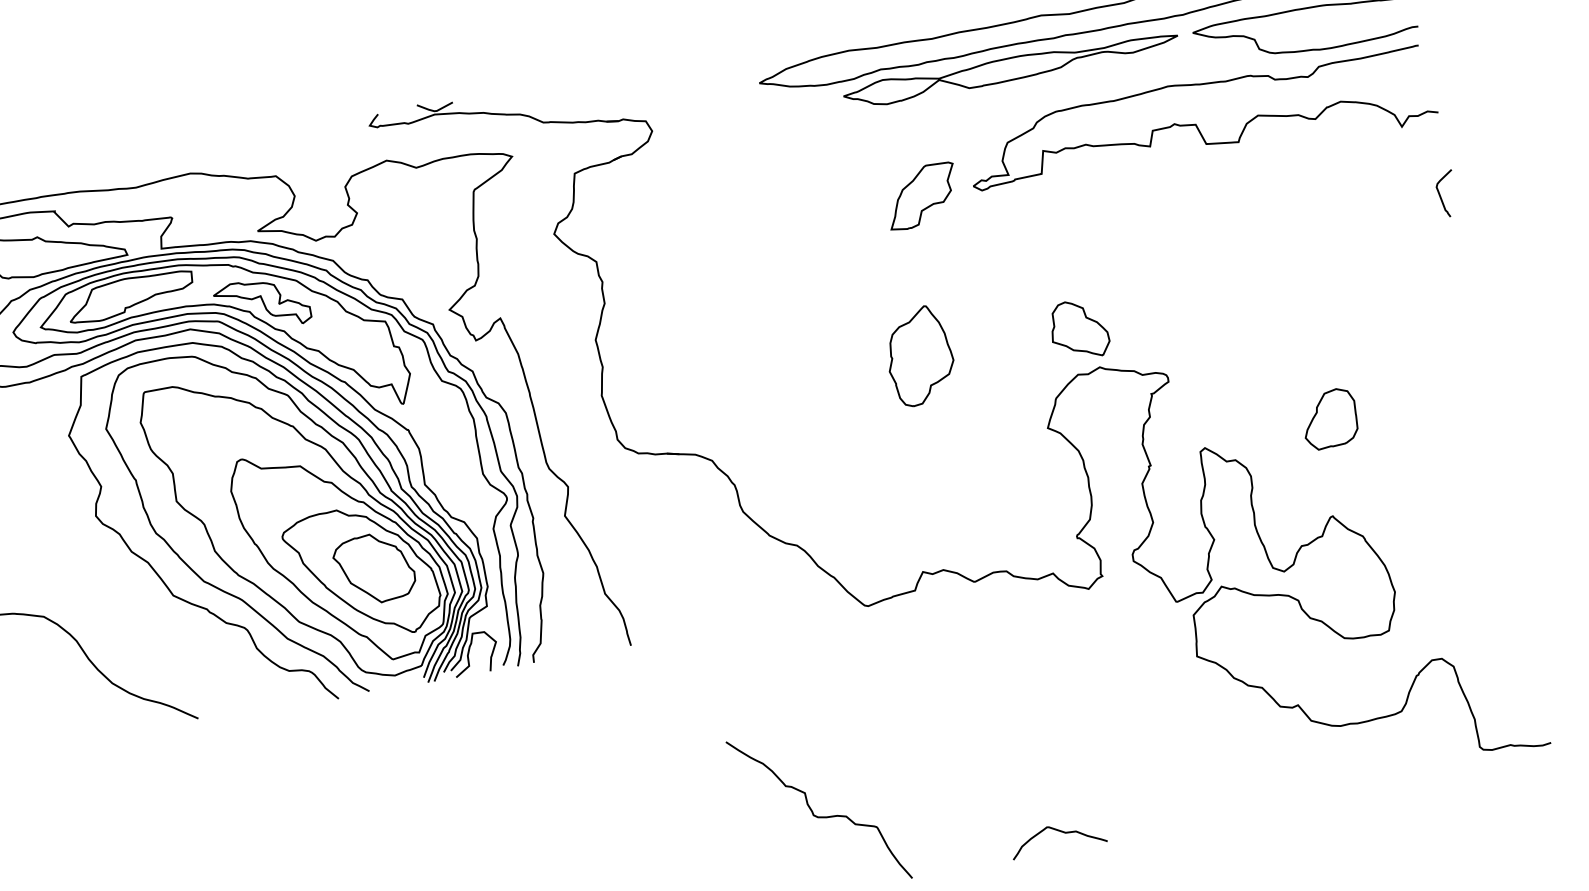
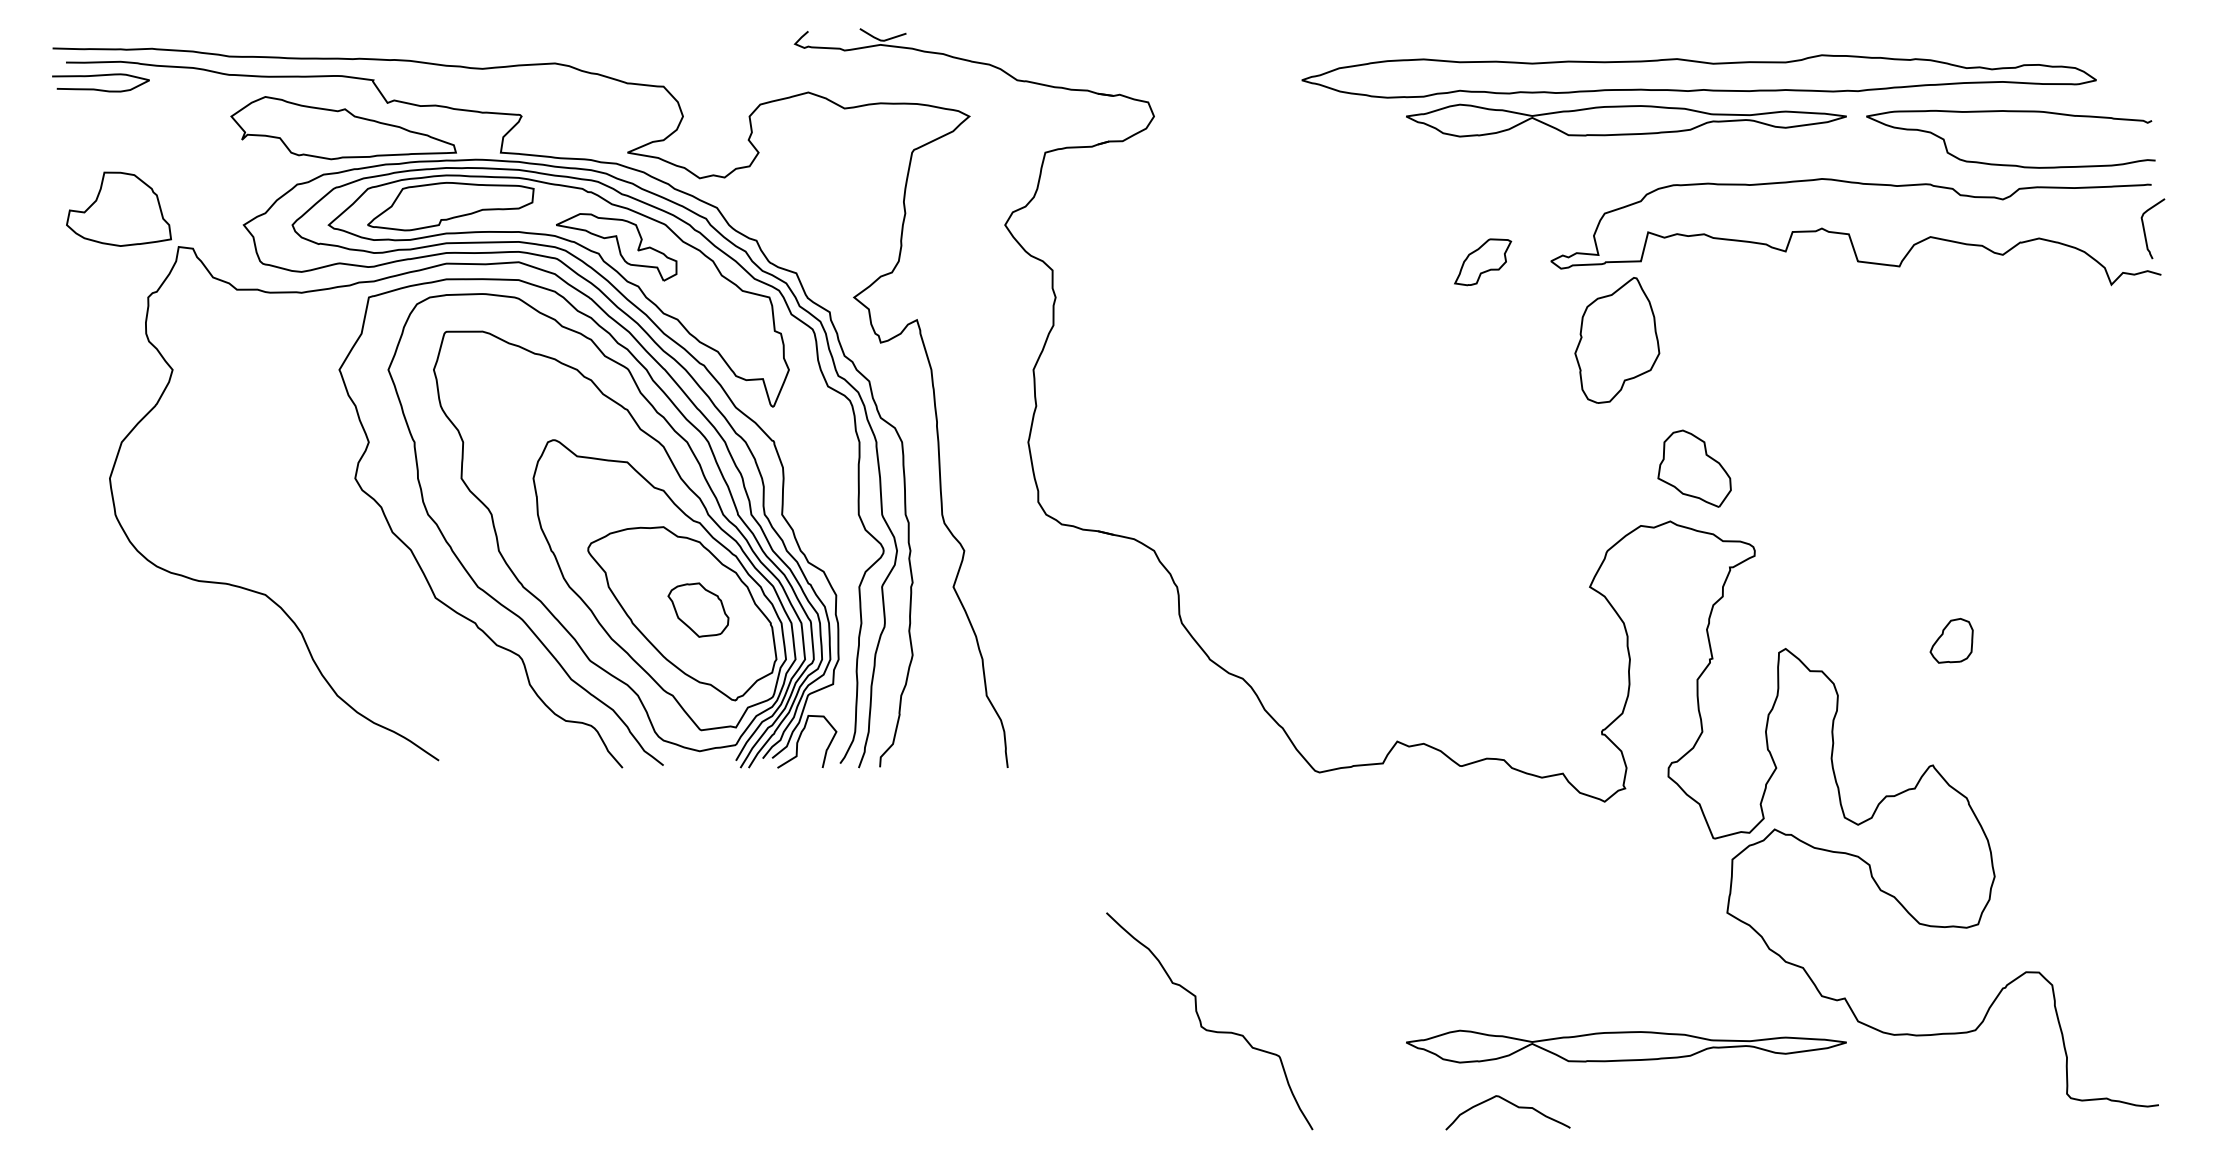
part: (921, 196) -> (1482, 262), size x0.6
curve: (1441, 196) -> (2145, 230), moved
part: (1079, 329) -> (1694, 468), moved
part: (919, 356) -> (1617, 340), moved
part: (1329, 418) -> (1951, 640), size x0.6
part: (374, 568) -> (698, 609), size x0.6
part: (1138, 771) -> (1626, 1046), added

